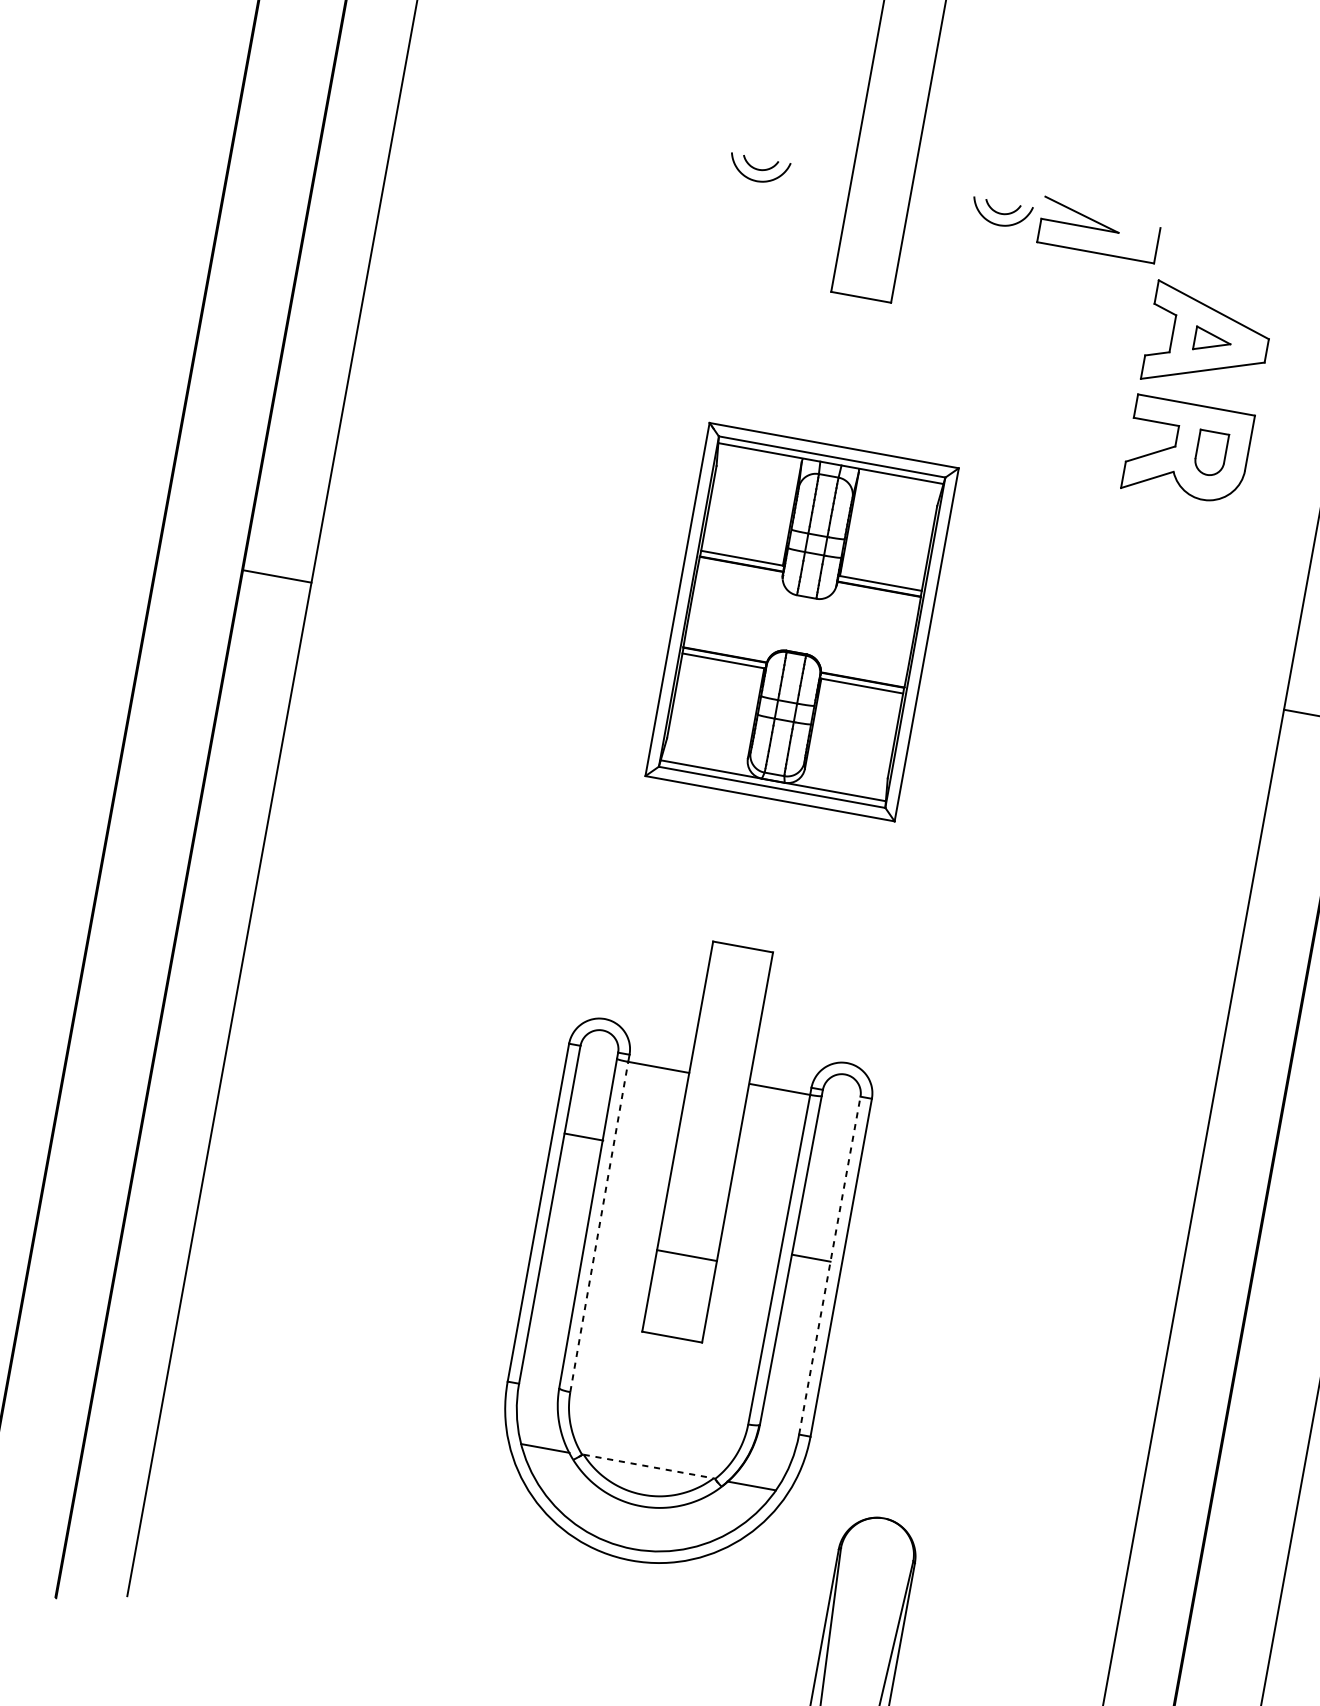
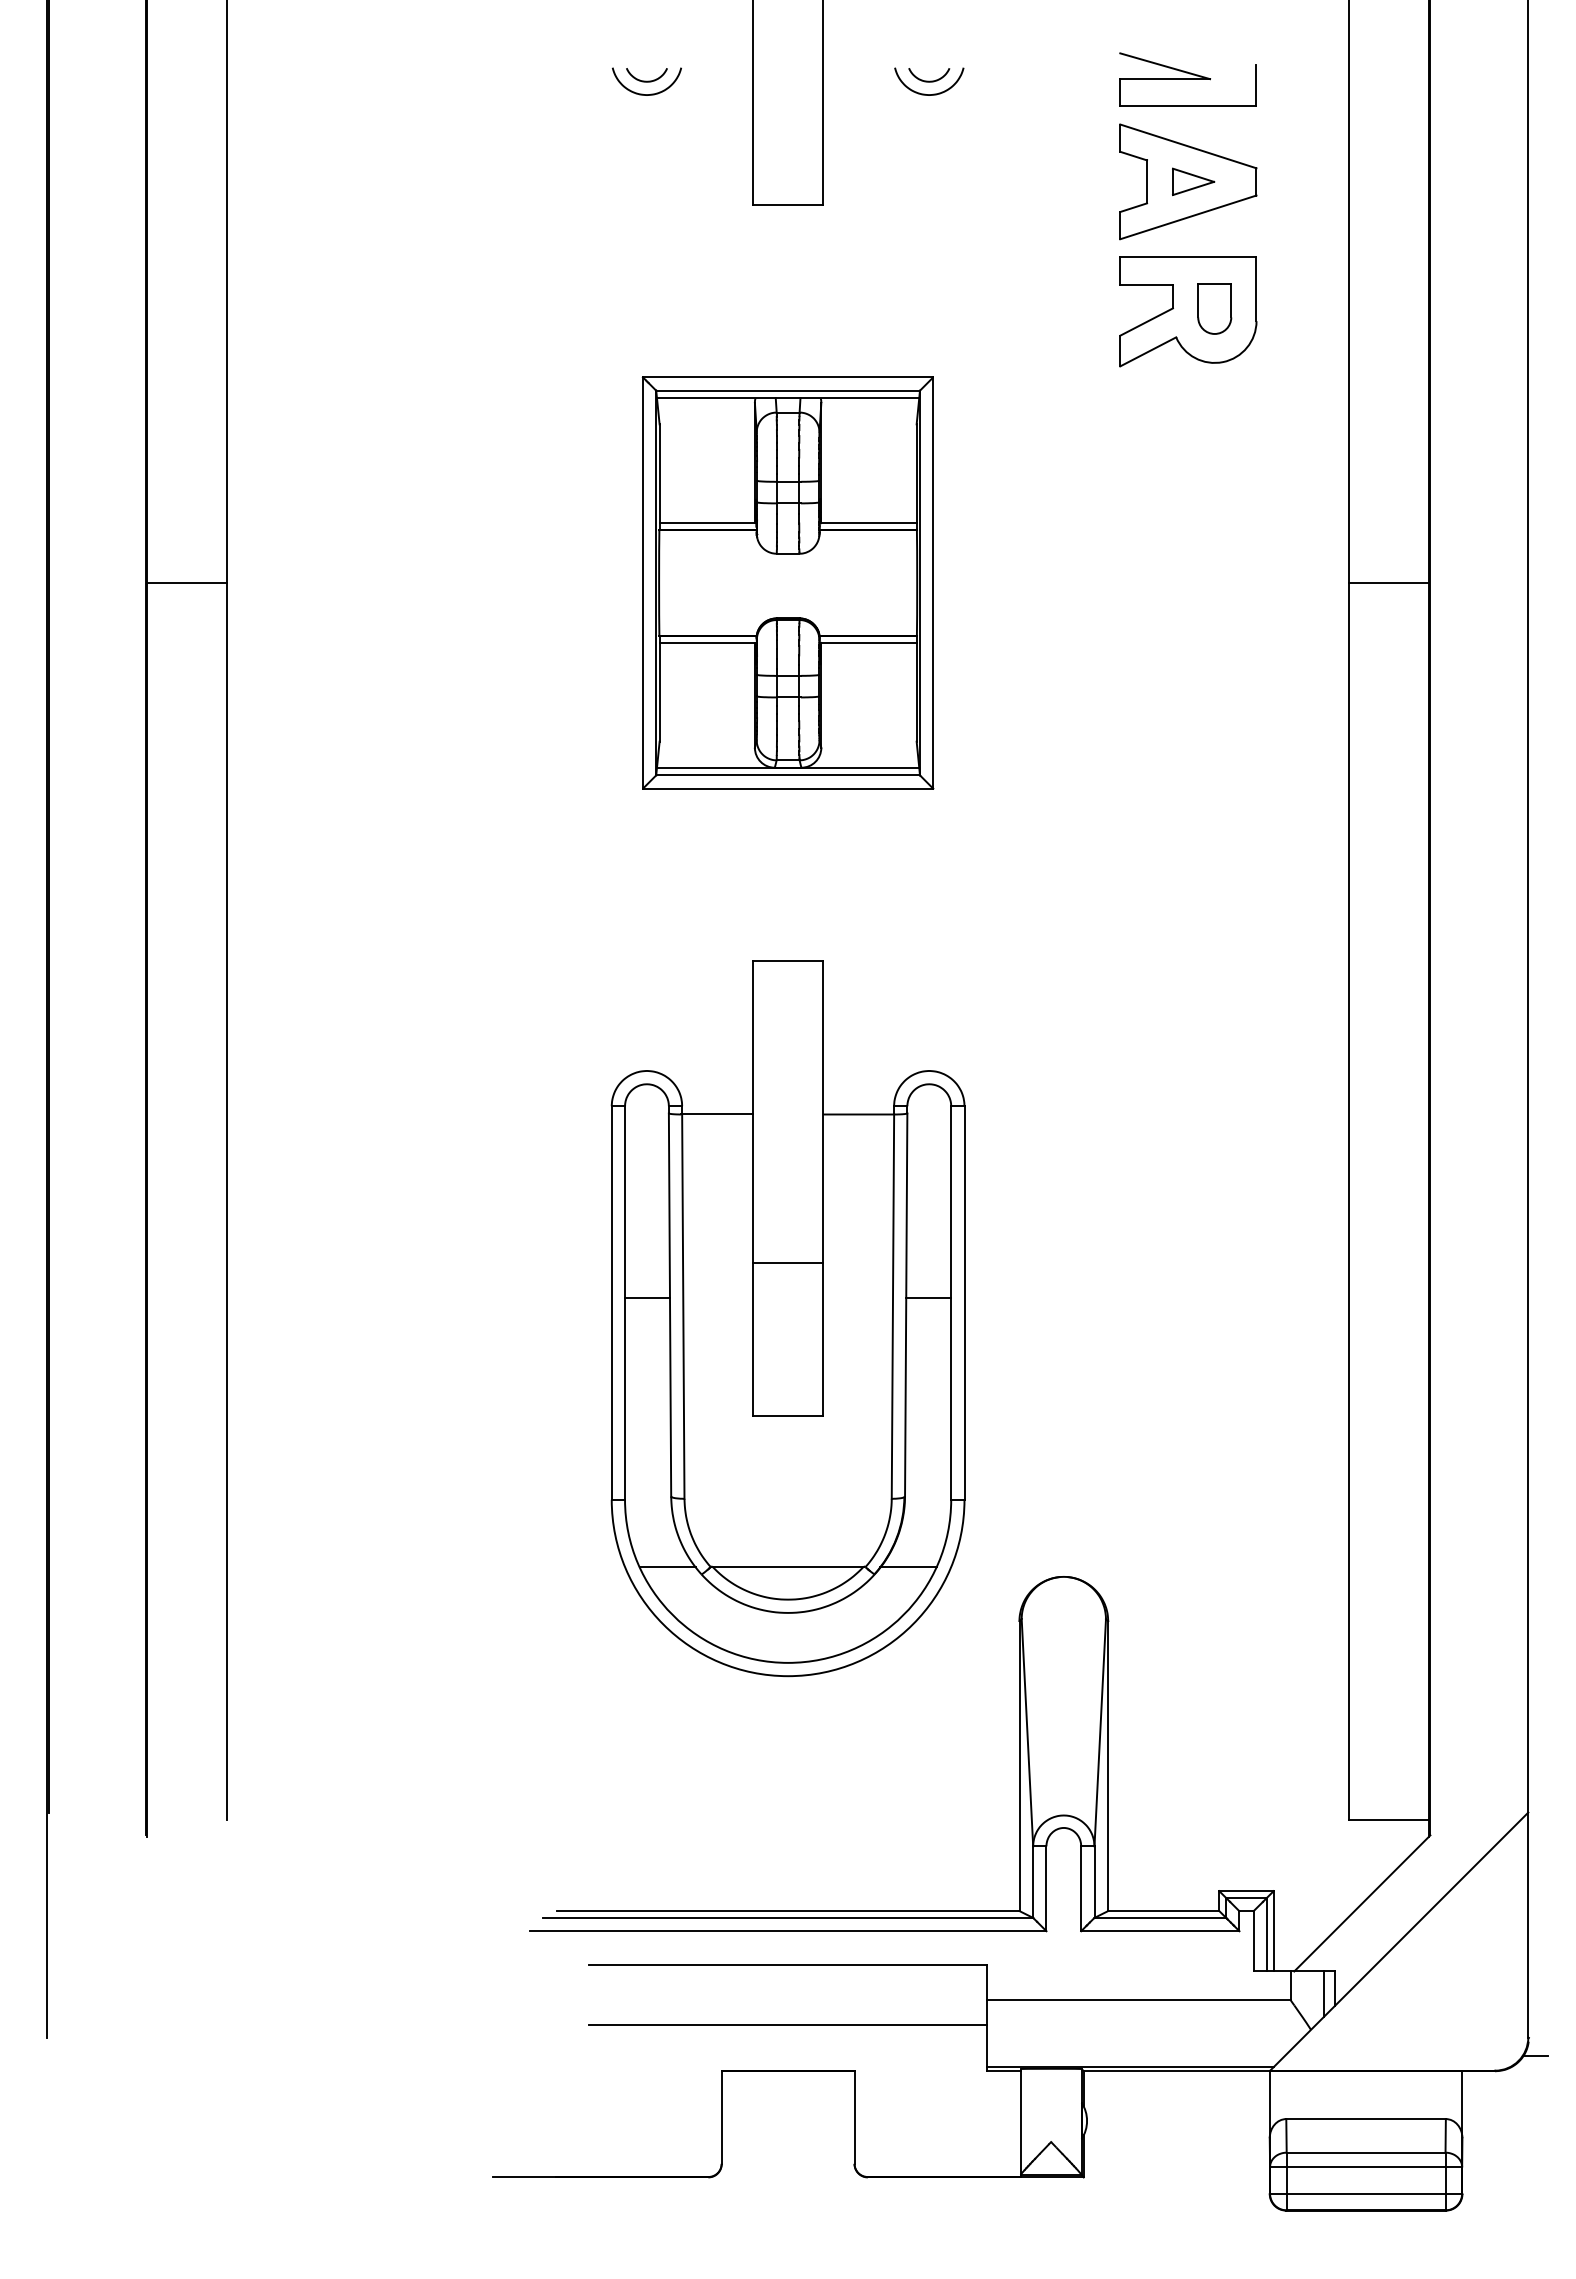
part: (1099, 229) -> (1187, 79), moved
line: (276, 576) -> (186, 583), moved
line: (583, 1137) -> (647, 1298), moved
line: (599, 1226) -> (683, 1306), dashed -> solid
line: (687, 1255) -> (788, 1262), moved
line: (829, 1266) -> (951, 1303), dashed -> solid
line: (649, 1466) -> (788, 1566), dashed -> solid

